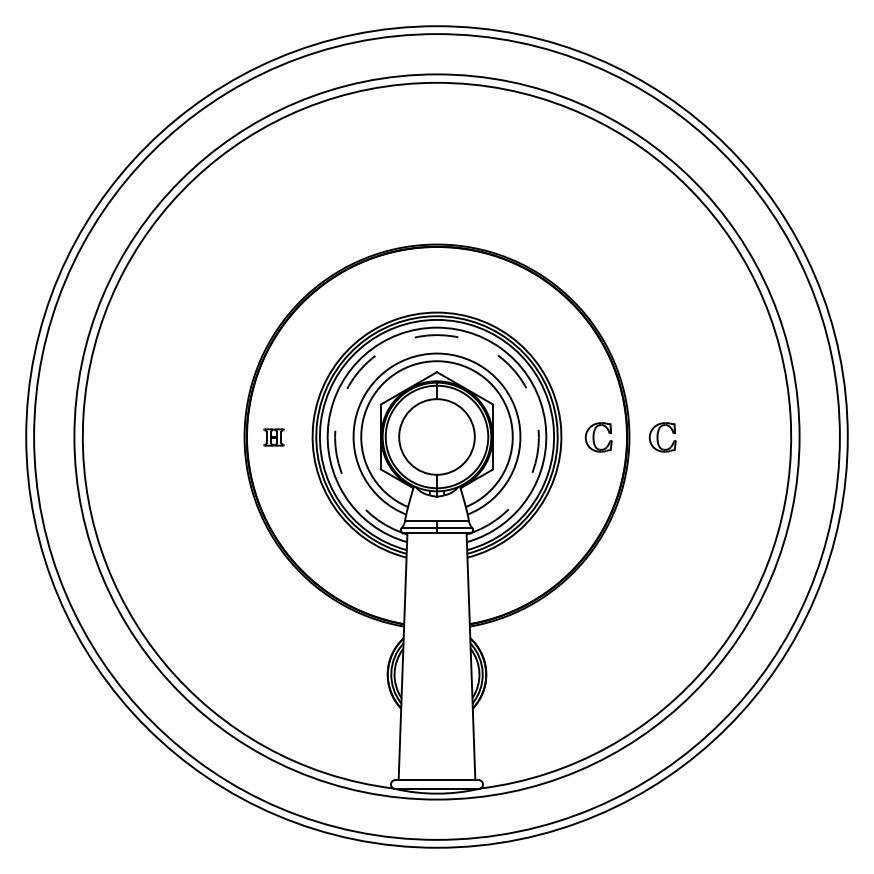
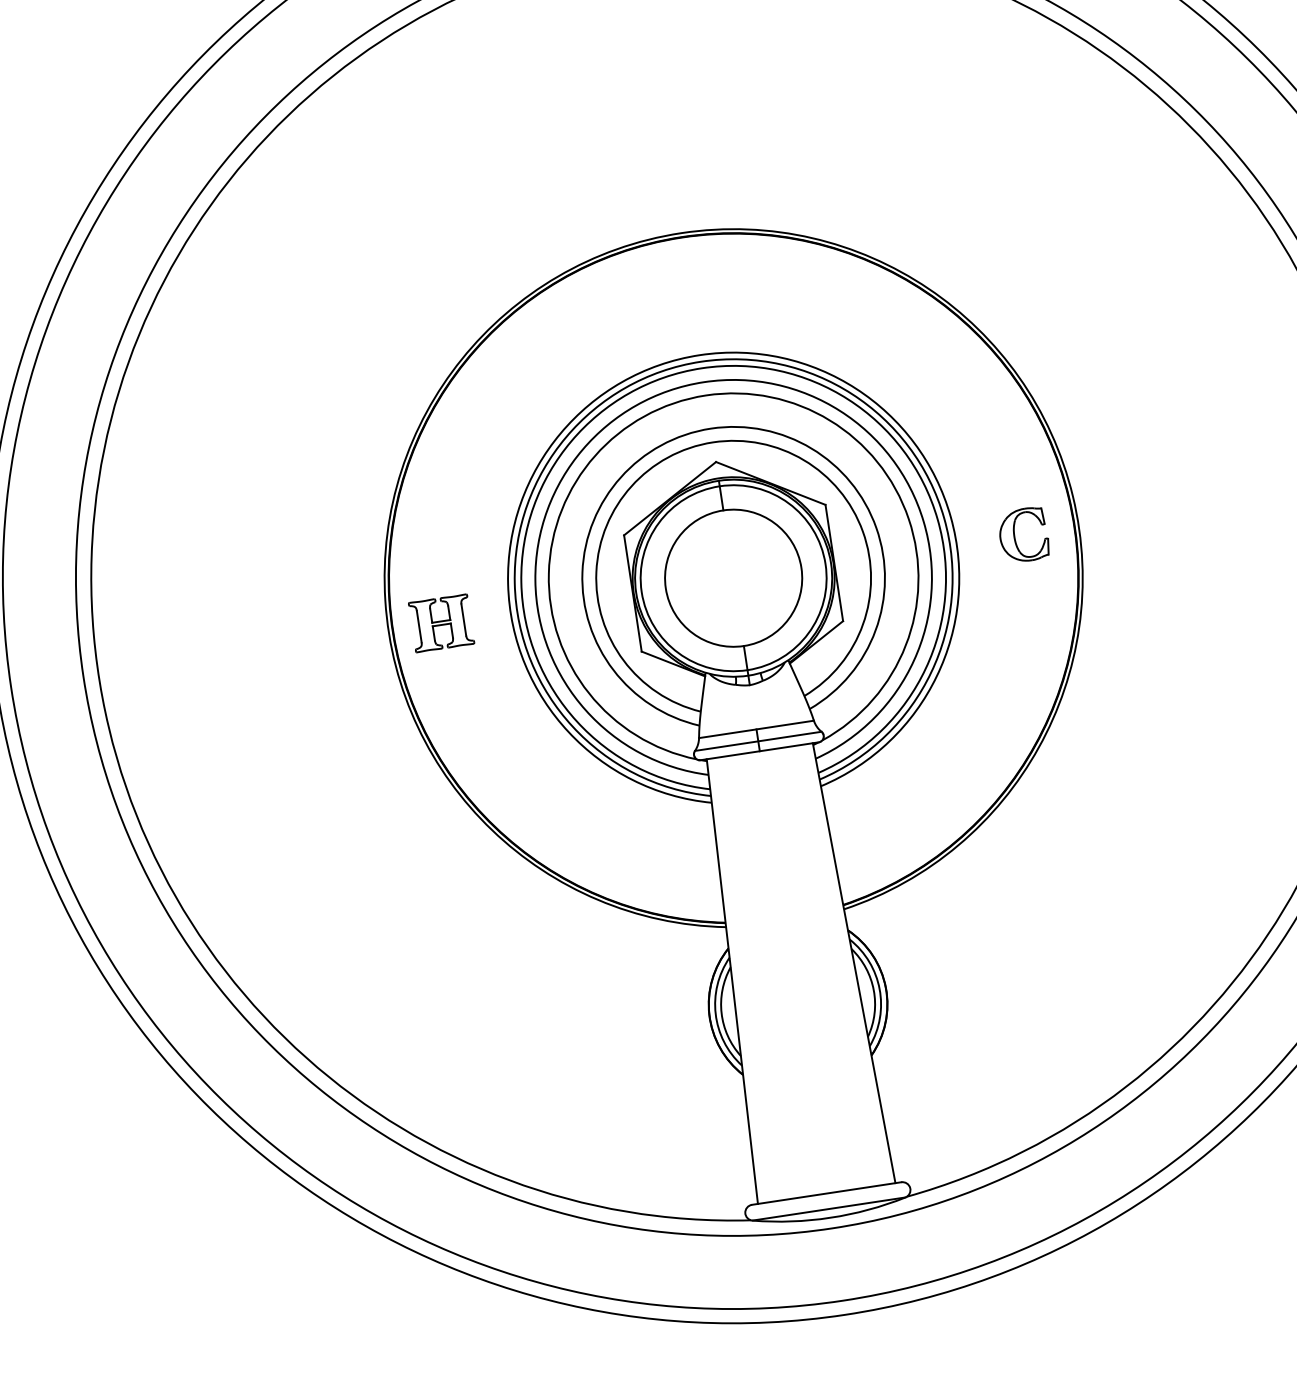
arc: (437, 335) -> (707, 396), dashed -> solid
part: (273, 437) -> (440, 623), size x1.67
part: (662, 437) -> (1138, 517), removed

